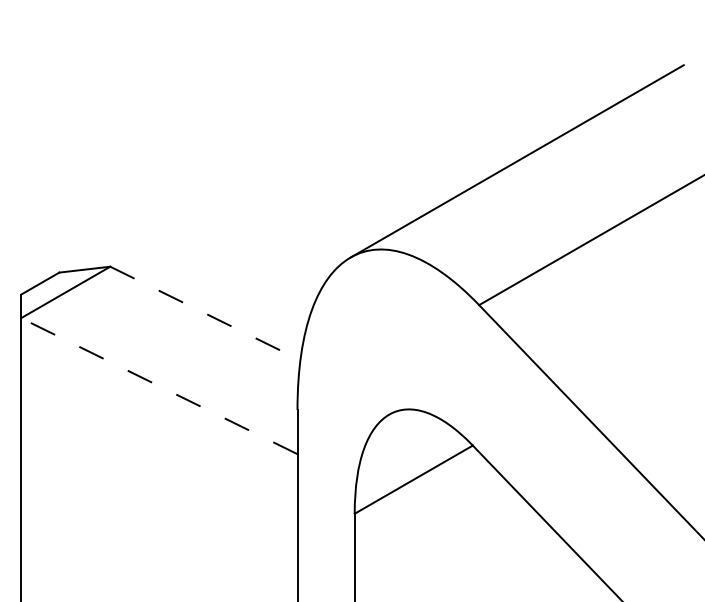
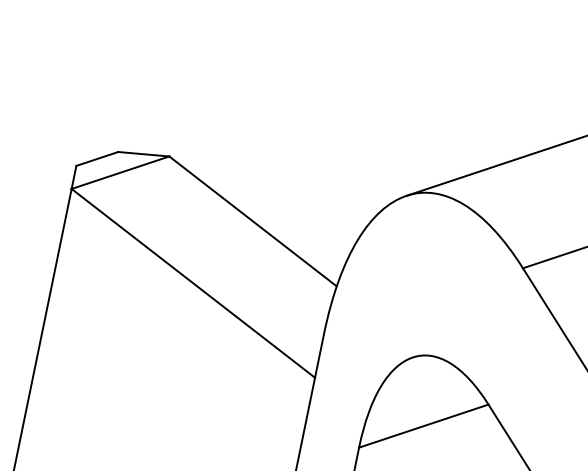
line: (205, 313) -> (253, 221), dashed -> solid
line: (158, 385) -> (192, 282), dashed -> solid

